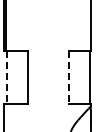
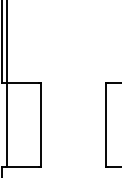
line: (6, 77) -> (7, 125), dashed -> solid
line: (68, 77) -> (105, 125), dashed -> solid

